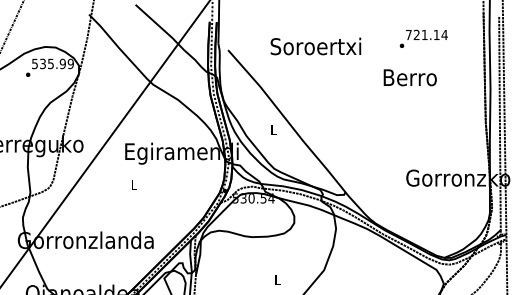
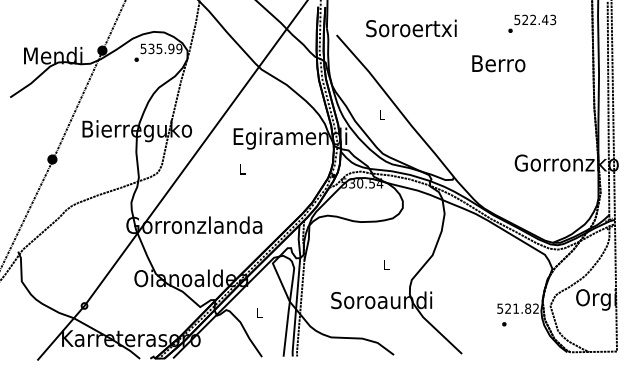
text: (426, 34) -> (535, 19), 721.14 -> 522.43
text: (315, 46) -> (411, 28), moved
text: (409, 77) -> (498, 63), moved

